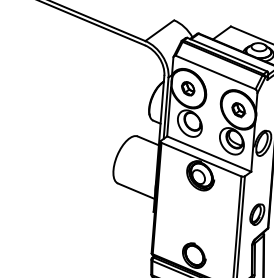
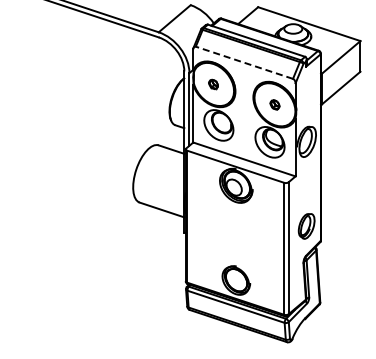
line: (214, 72) -> (243, 62), solid -> dashed
part: (188, 88) -> (213, 84), size x0.6
part: (238, 109) -> (274, 104), size x0.6

